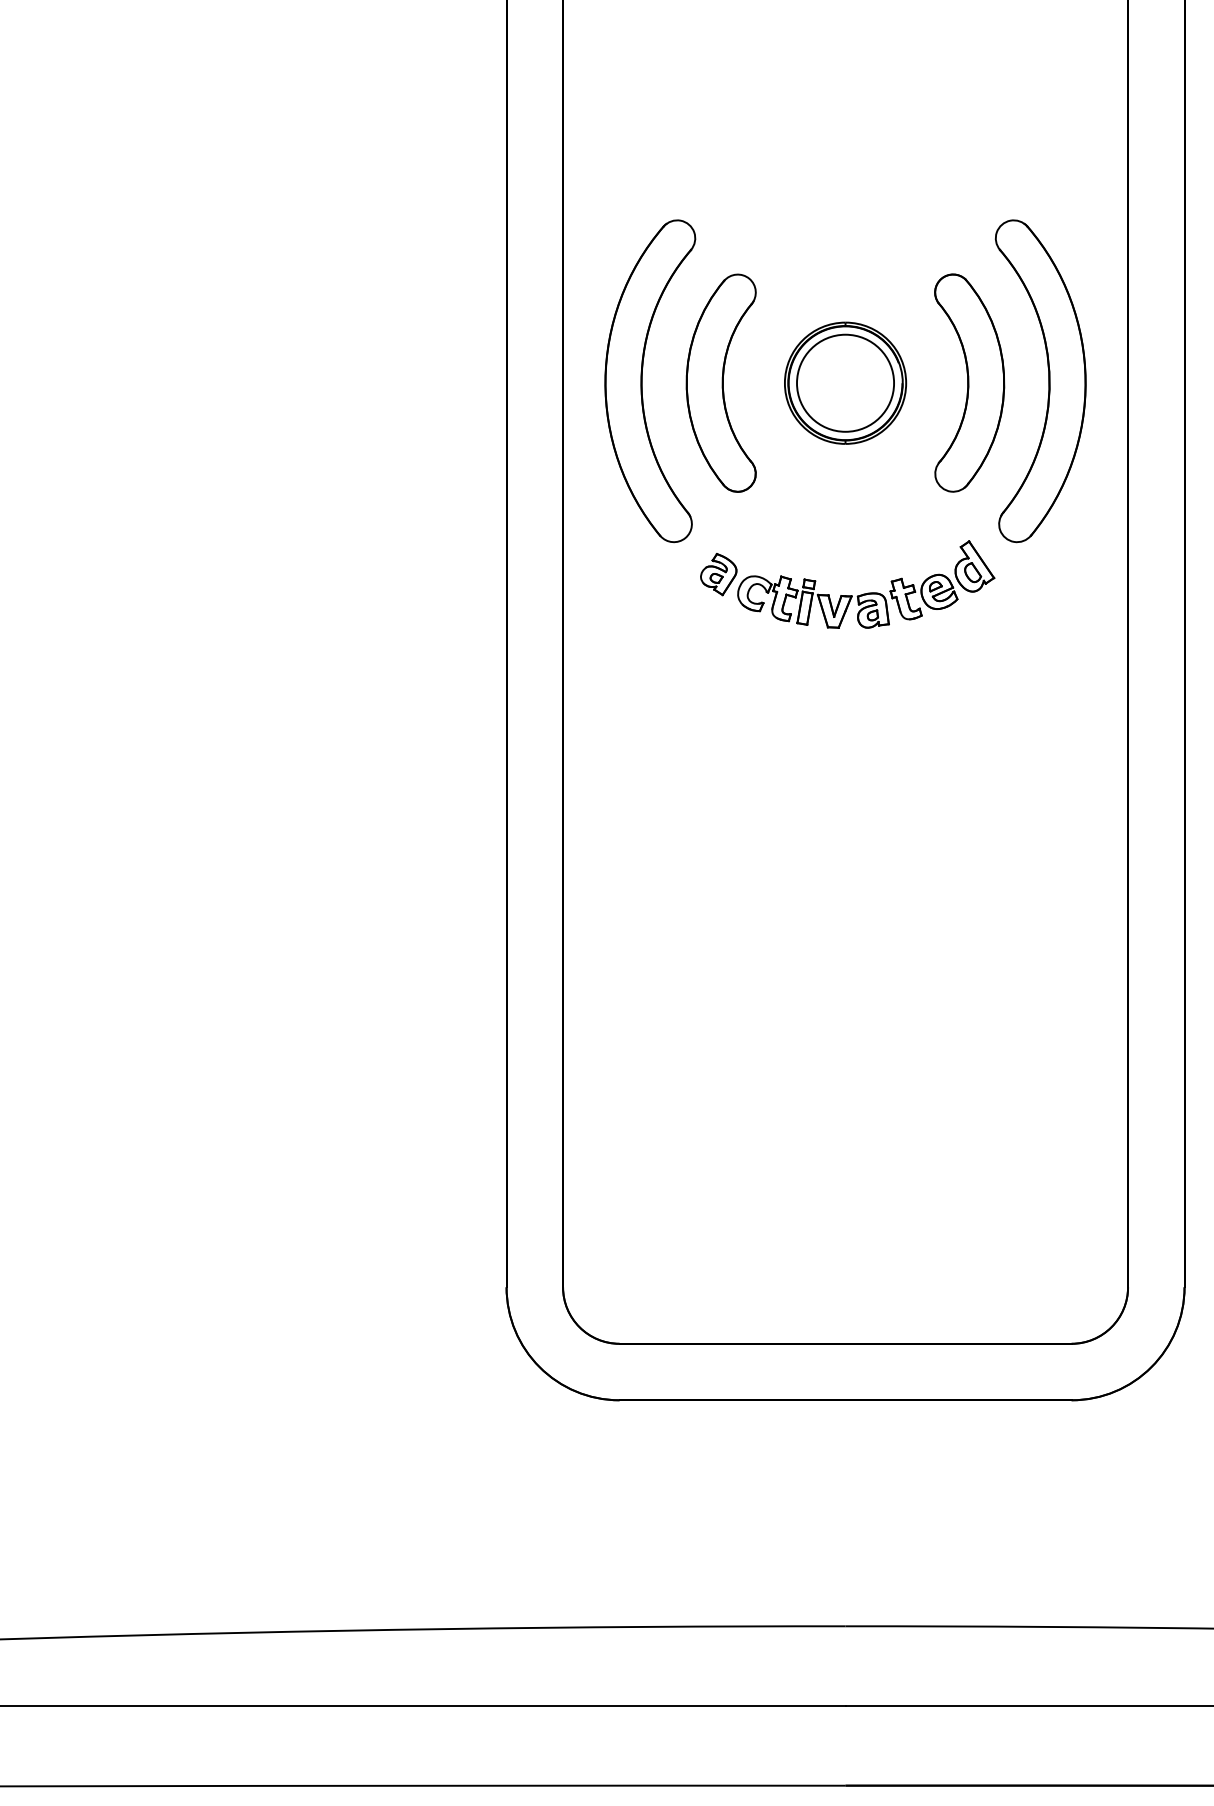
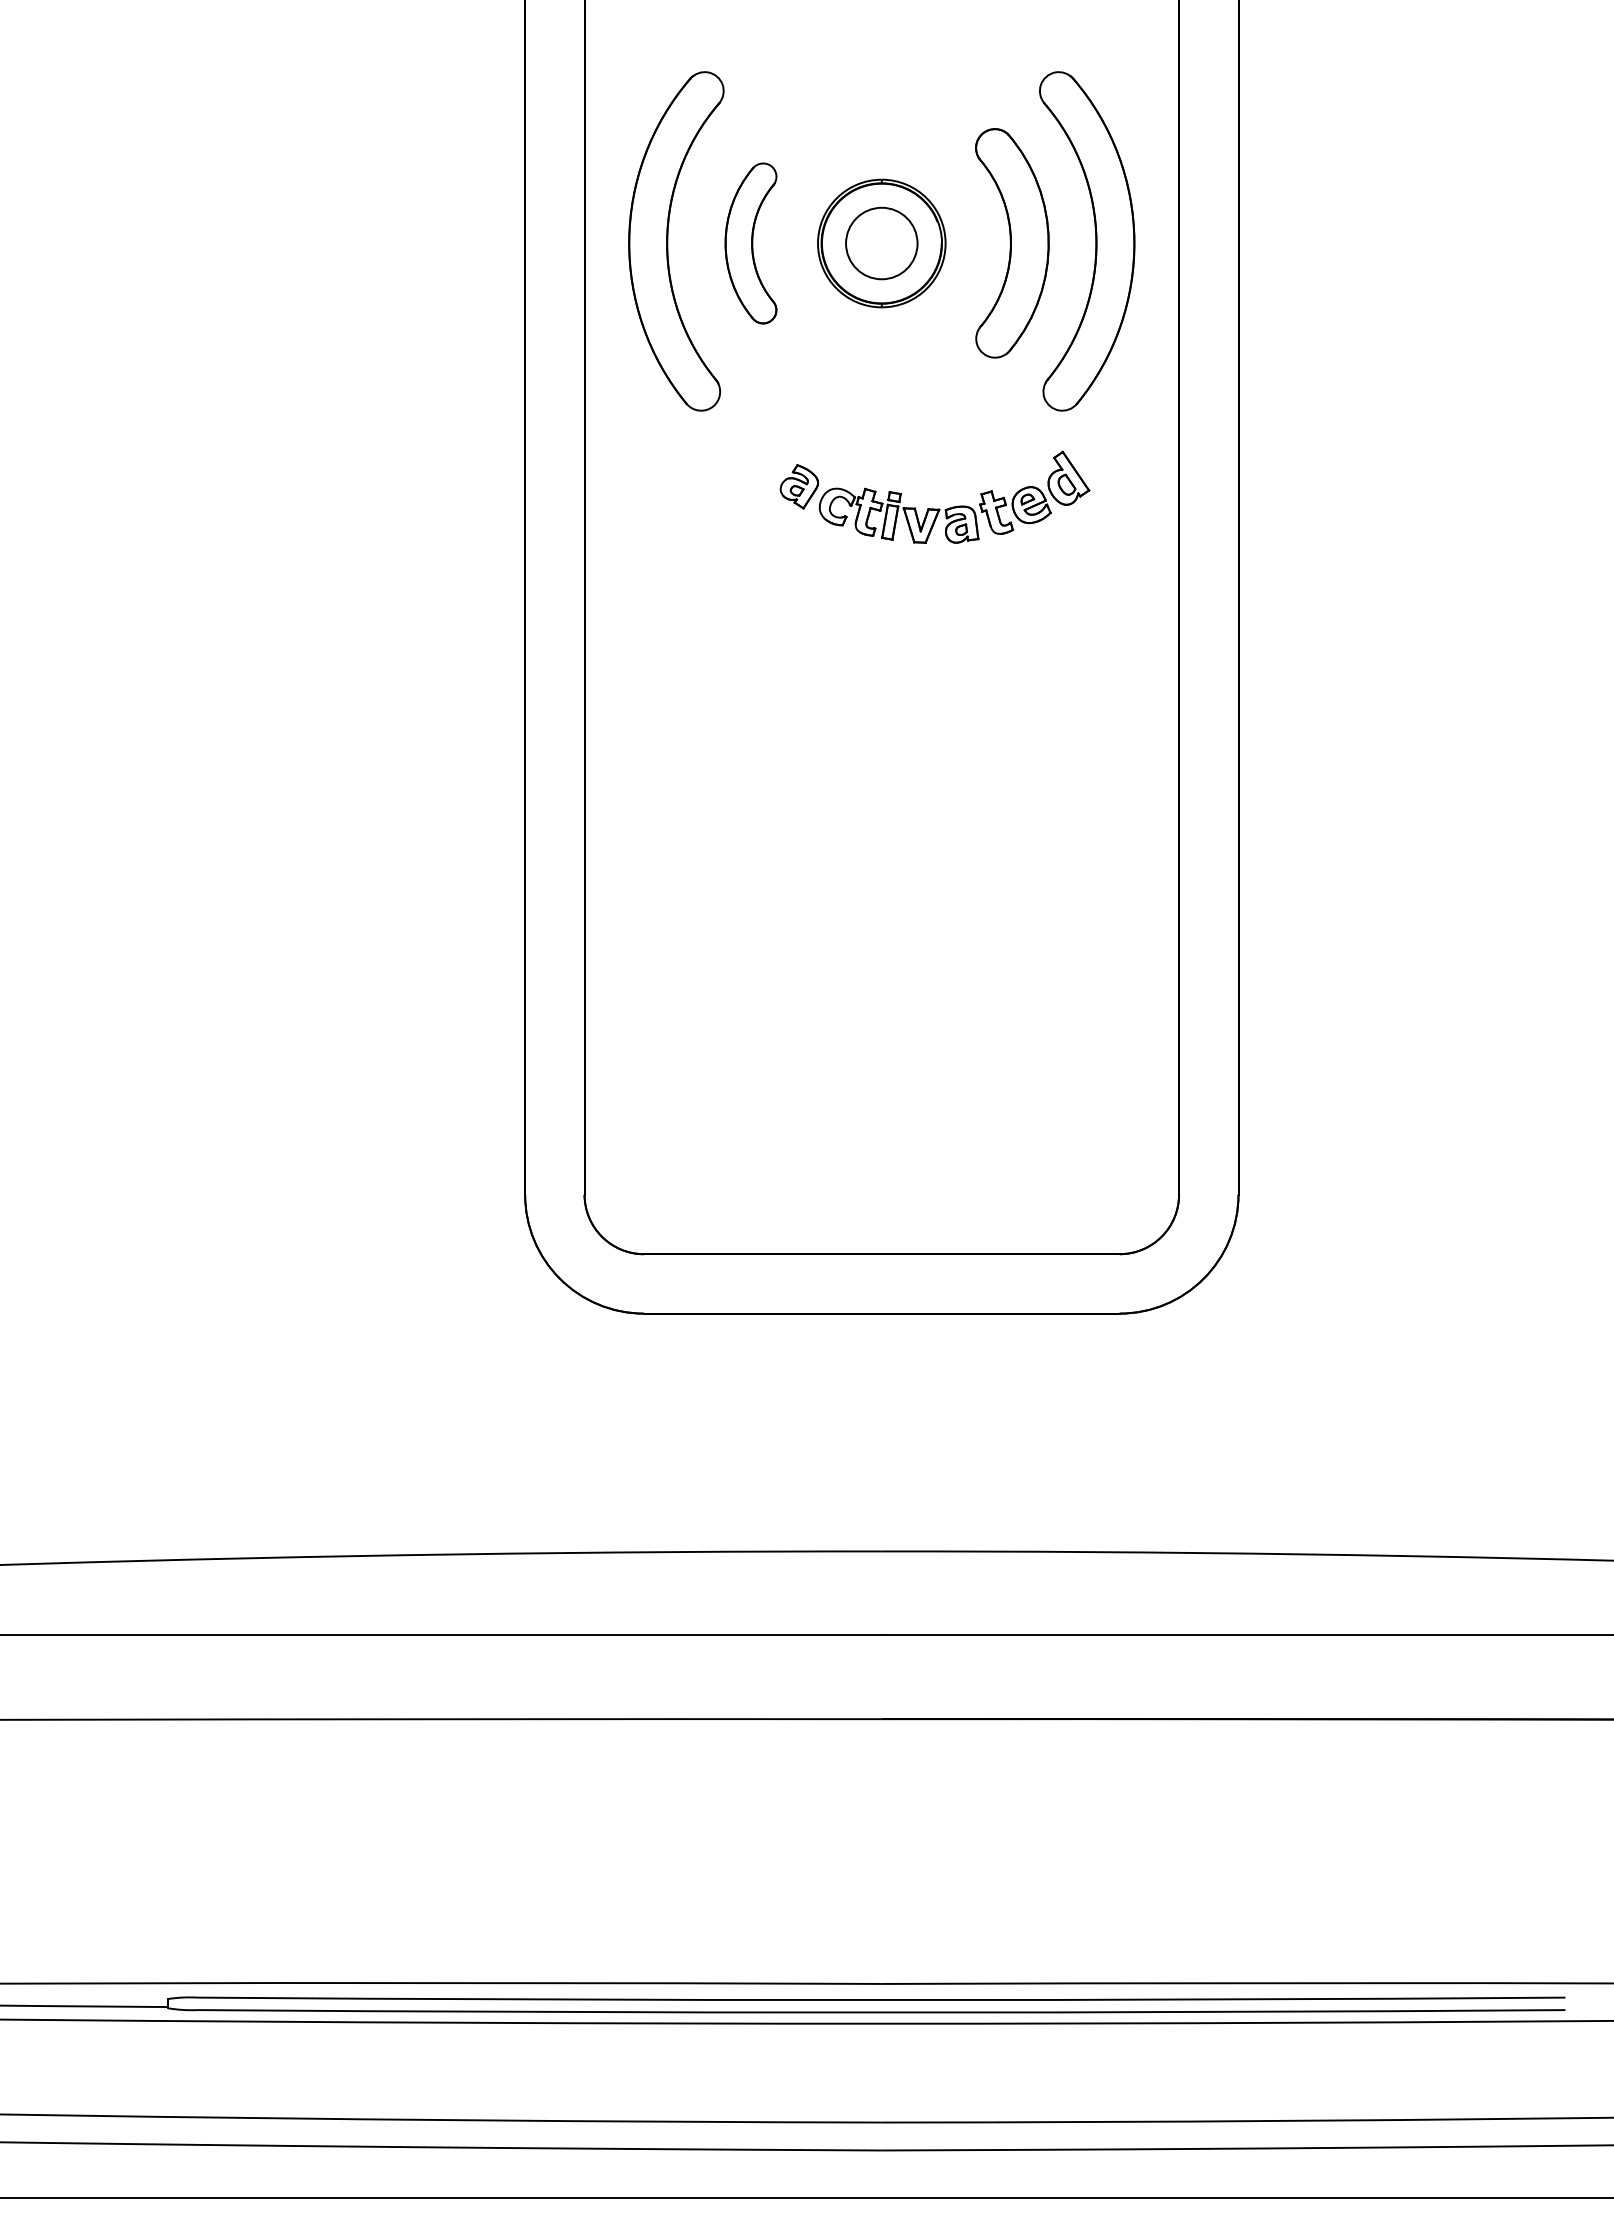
part: (720, 383) -> (750, 243), size x0.7
circle: (845, 383) -> (881, 243), size x0.7
part: (847, 595) -> (934, 508), moved

